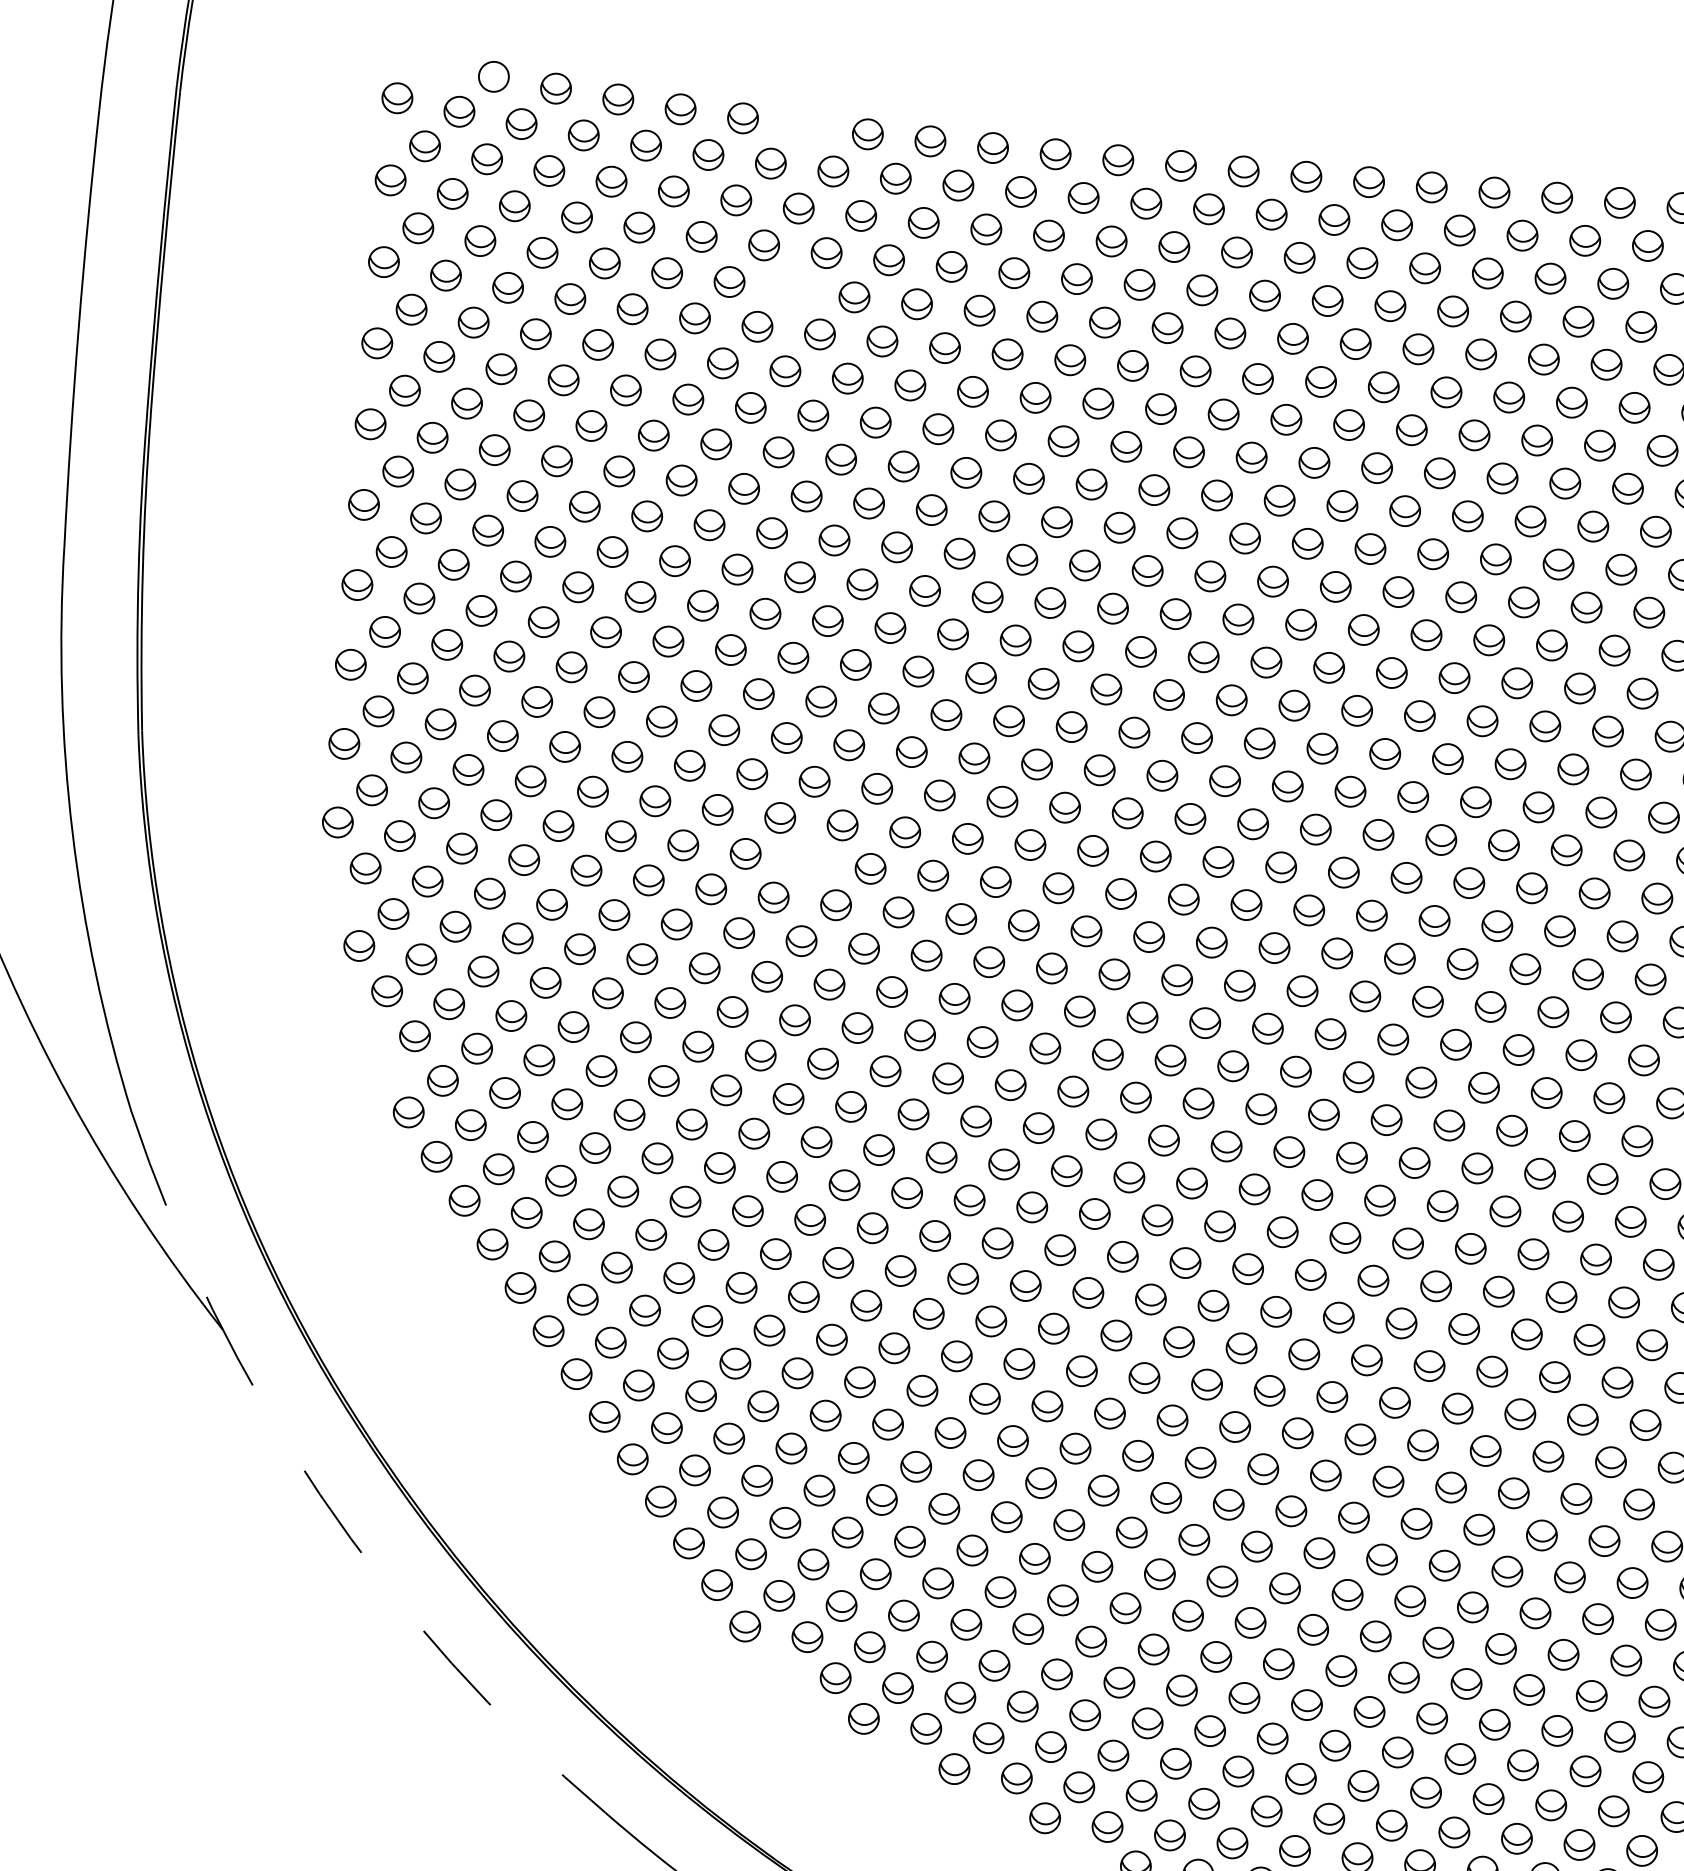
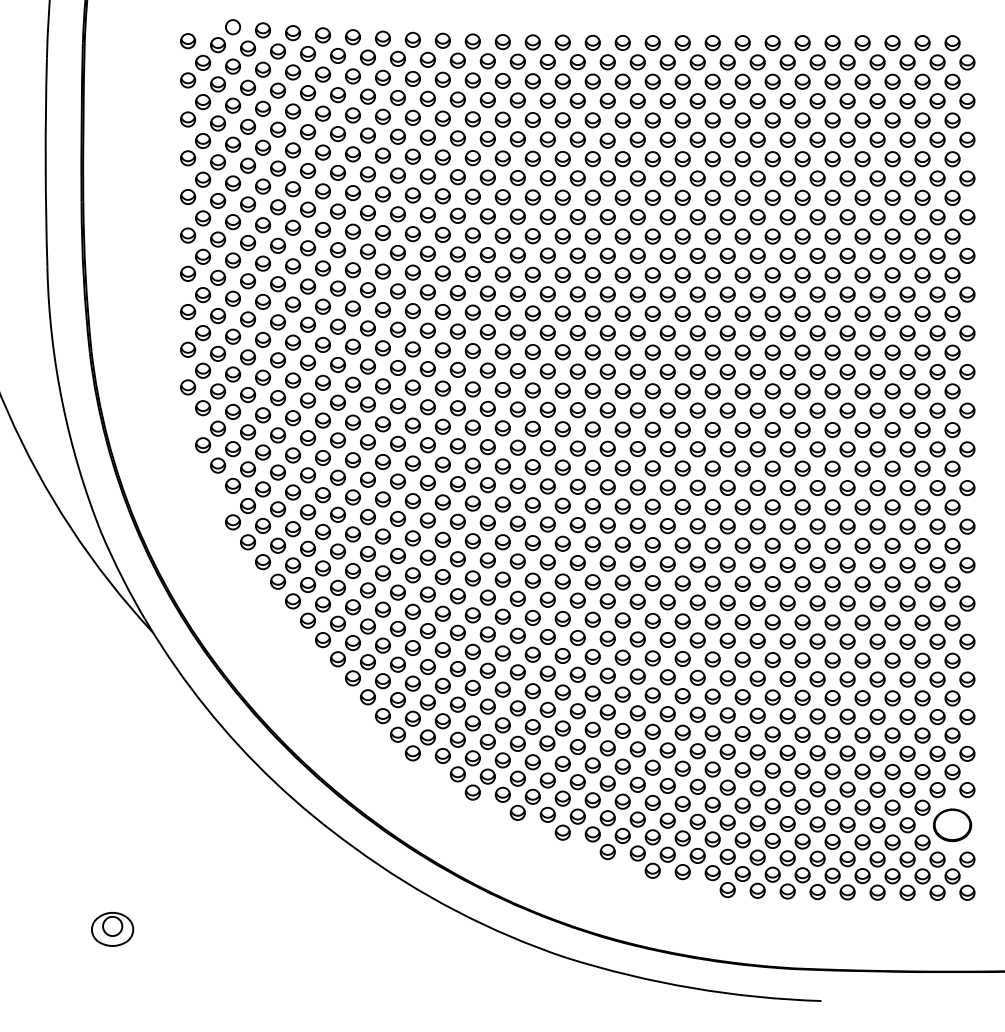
part: (804, 126) -> (382, 38), added
part: (791, 289) -> (382, 116), added
part: (807, 861) -> (412, 387), added
arc: (319, 1494) -> (205, 707), dashed -> solid

